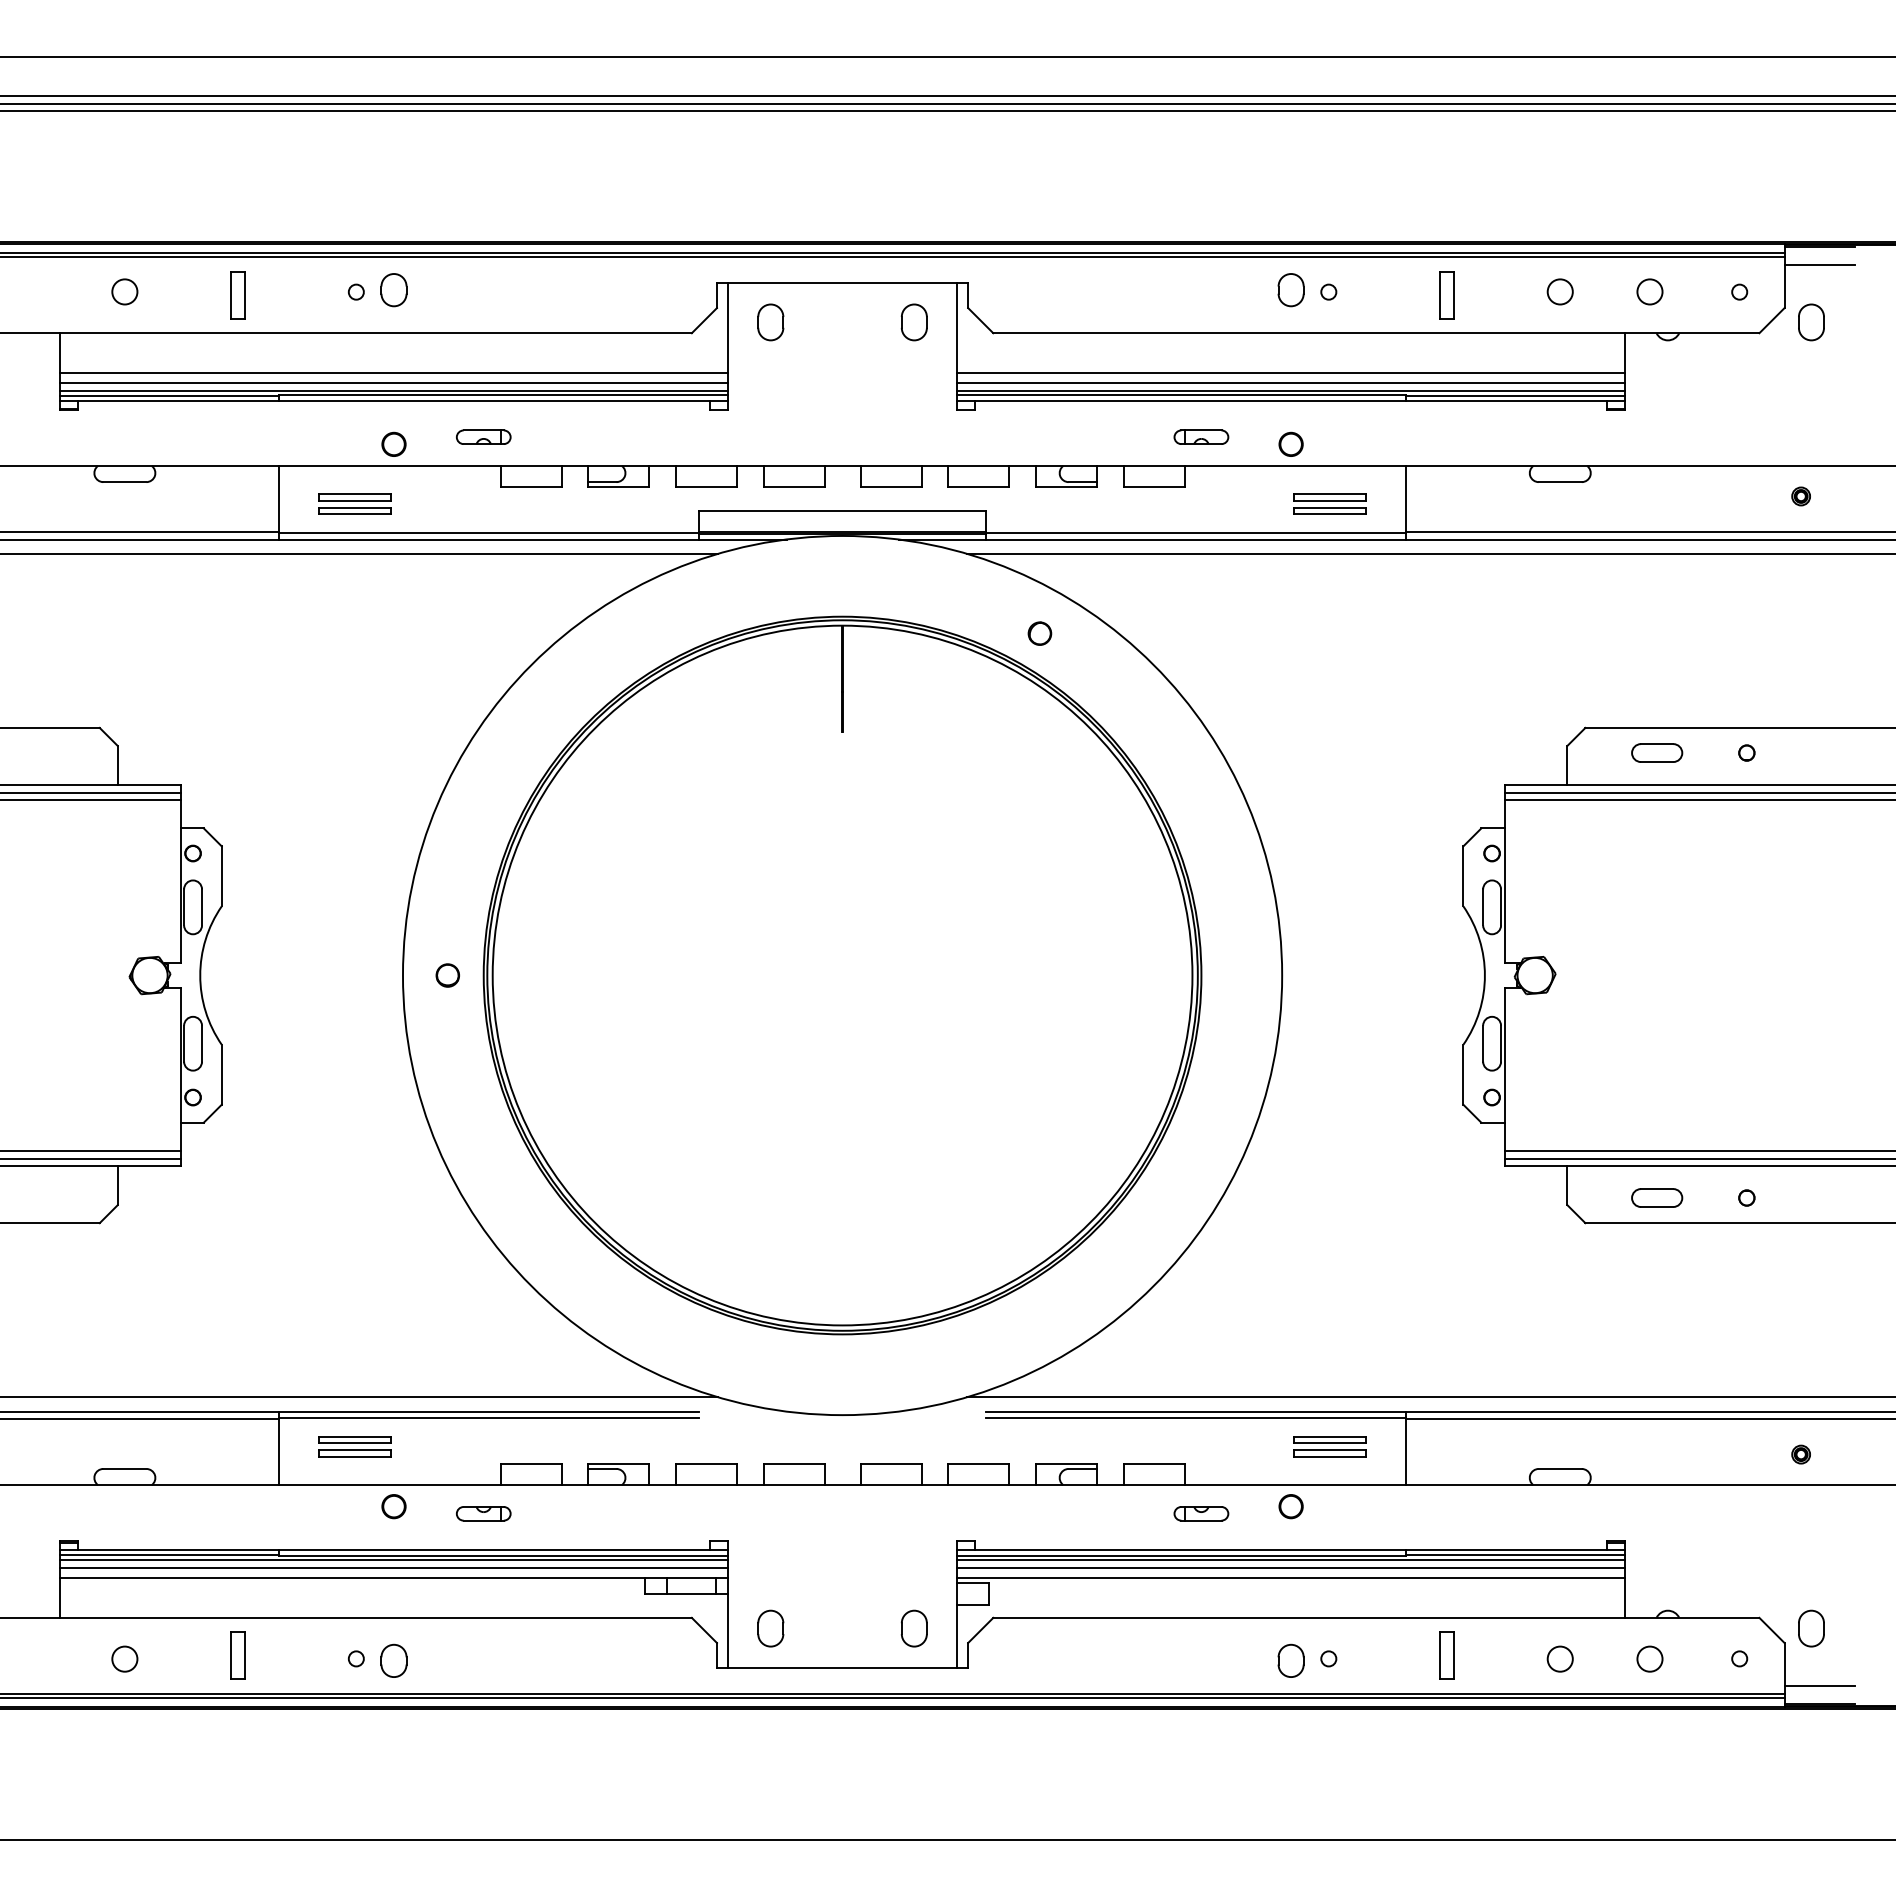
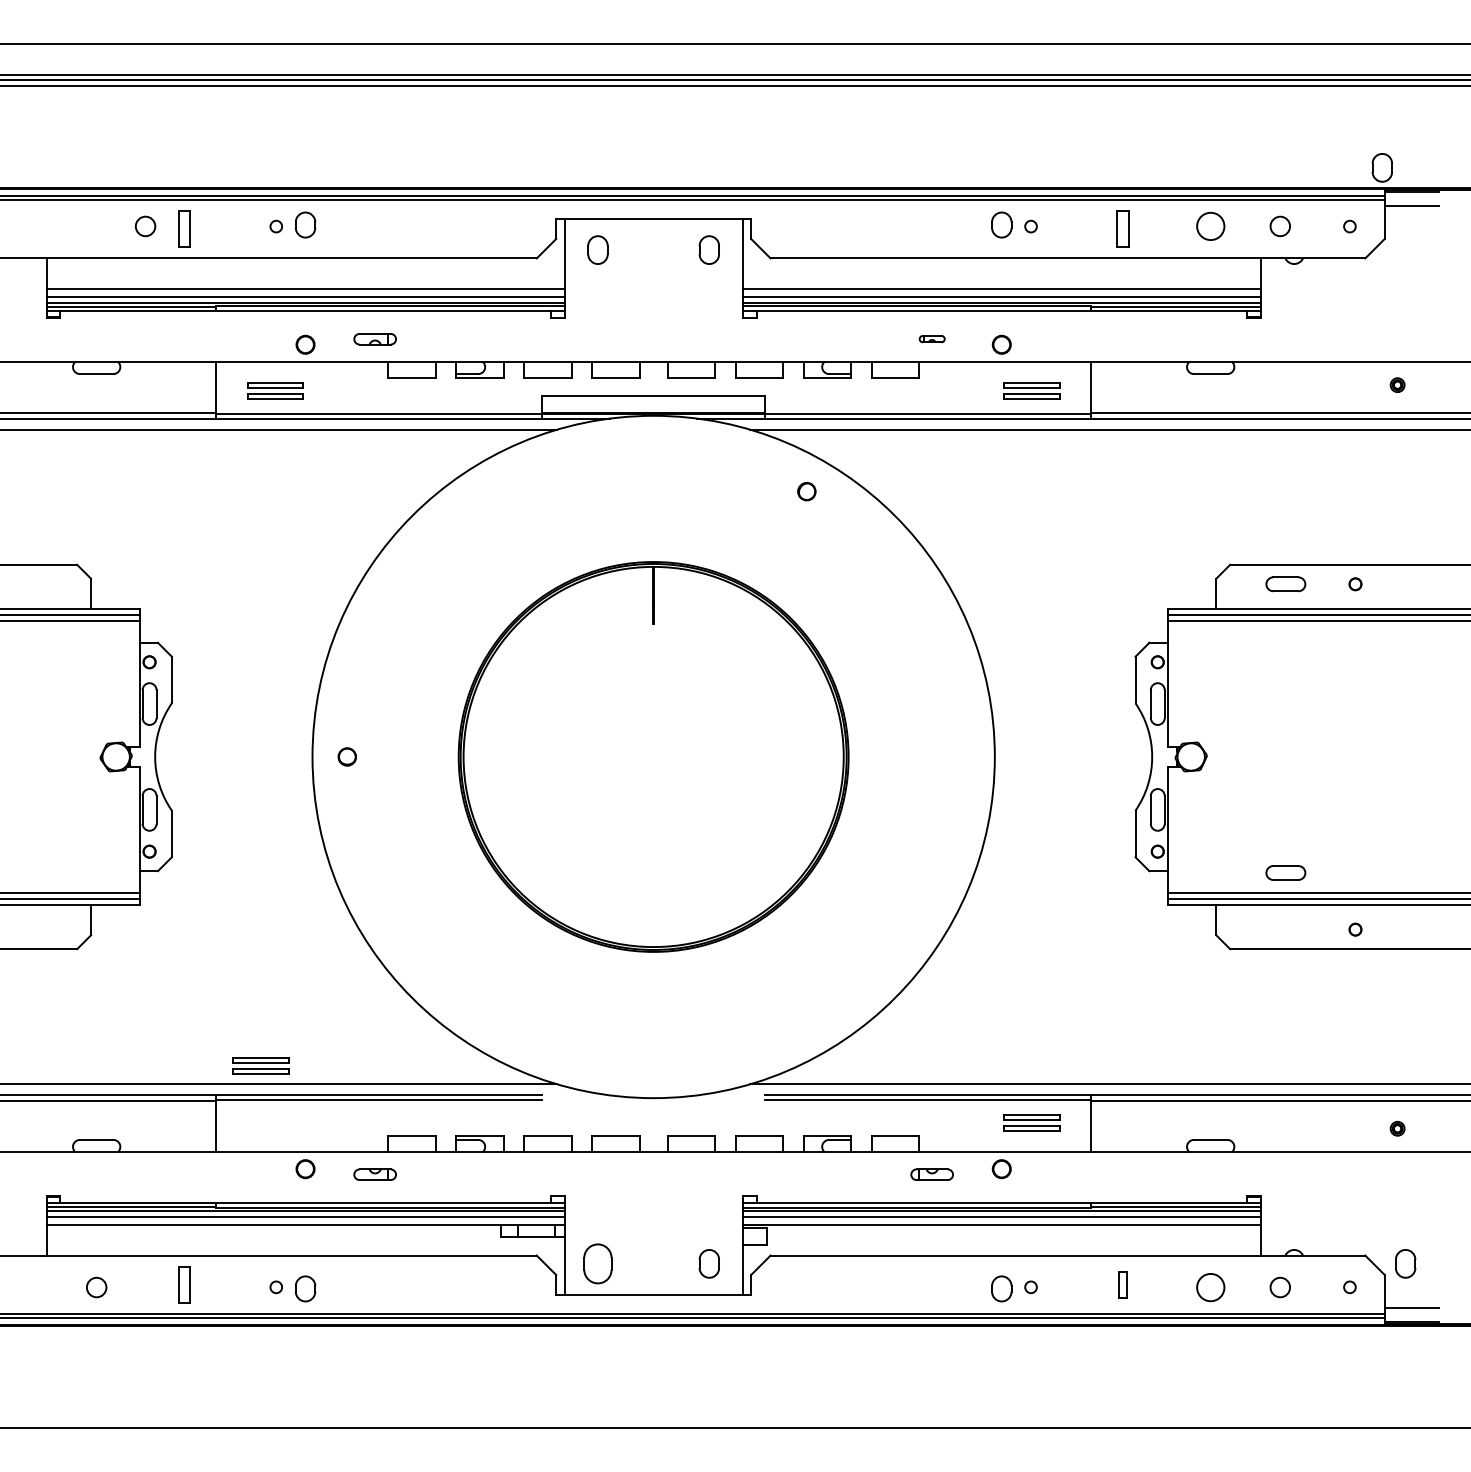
circle: (124, 291) -> (145, 226), moved
circle: (1559, 291) -> (1210, 226), size x1.4
part: (1811, 322) -> (1382, 167), moved
part: (1201, 436) -> (932, 338), size x0.6
part: (842, 975) -> (653, 756), size x0.7
part: (1657, 1197) -> (1286, 872), moved
part: (354, 1446) -> (260, 1065), moved
part: (770, 1628) -> (597, 1263), size x1.4
part: (1446, 1655) -> (1122, 1284), size x0.7
circle: (1559, 1658) -> (1210, 1287), size x1.4

